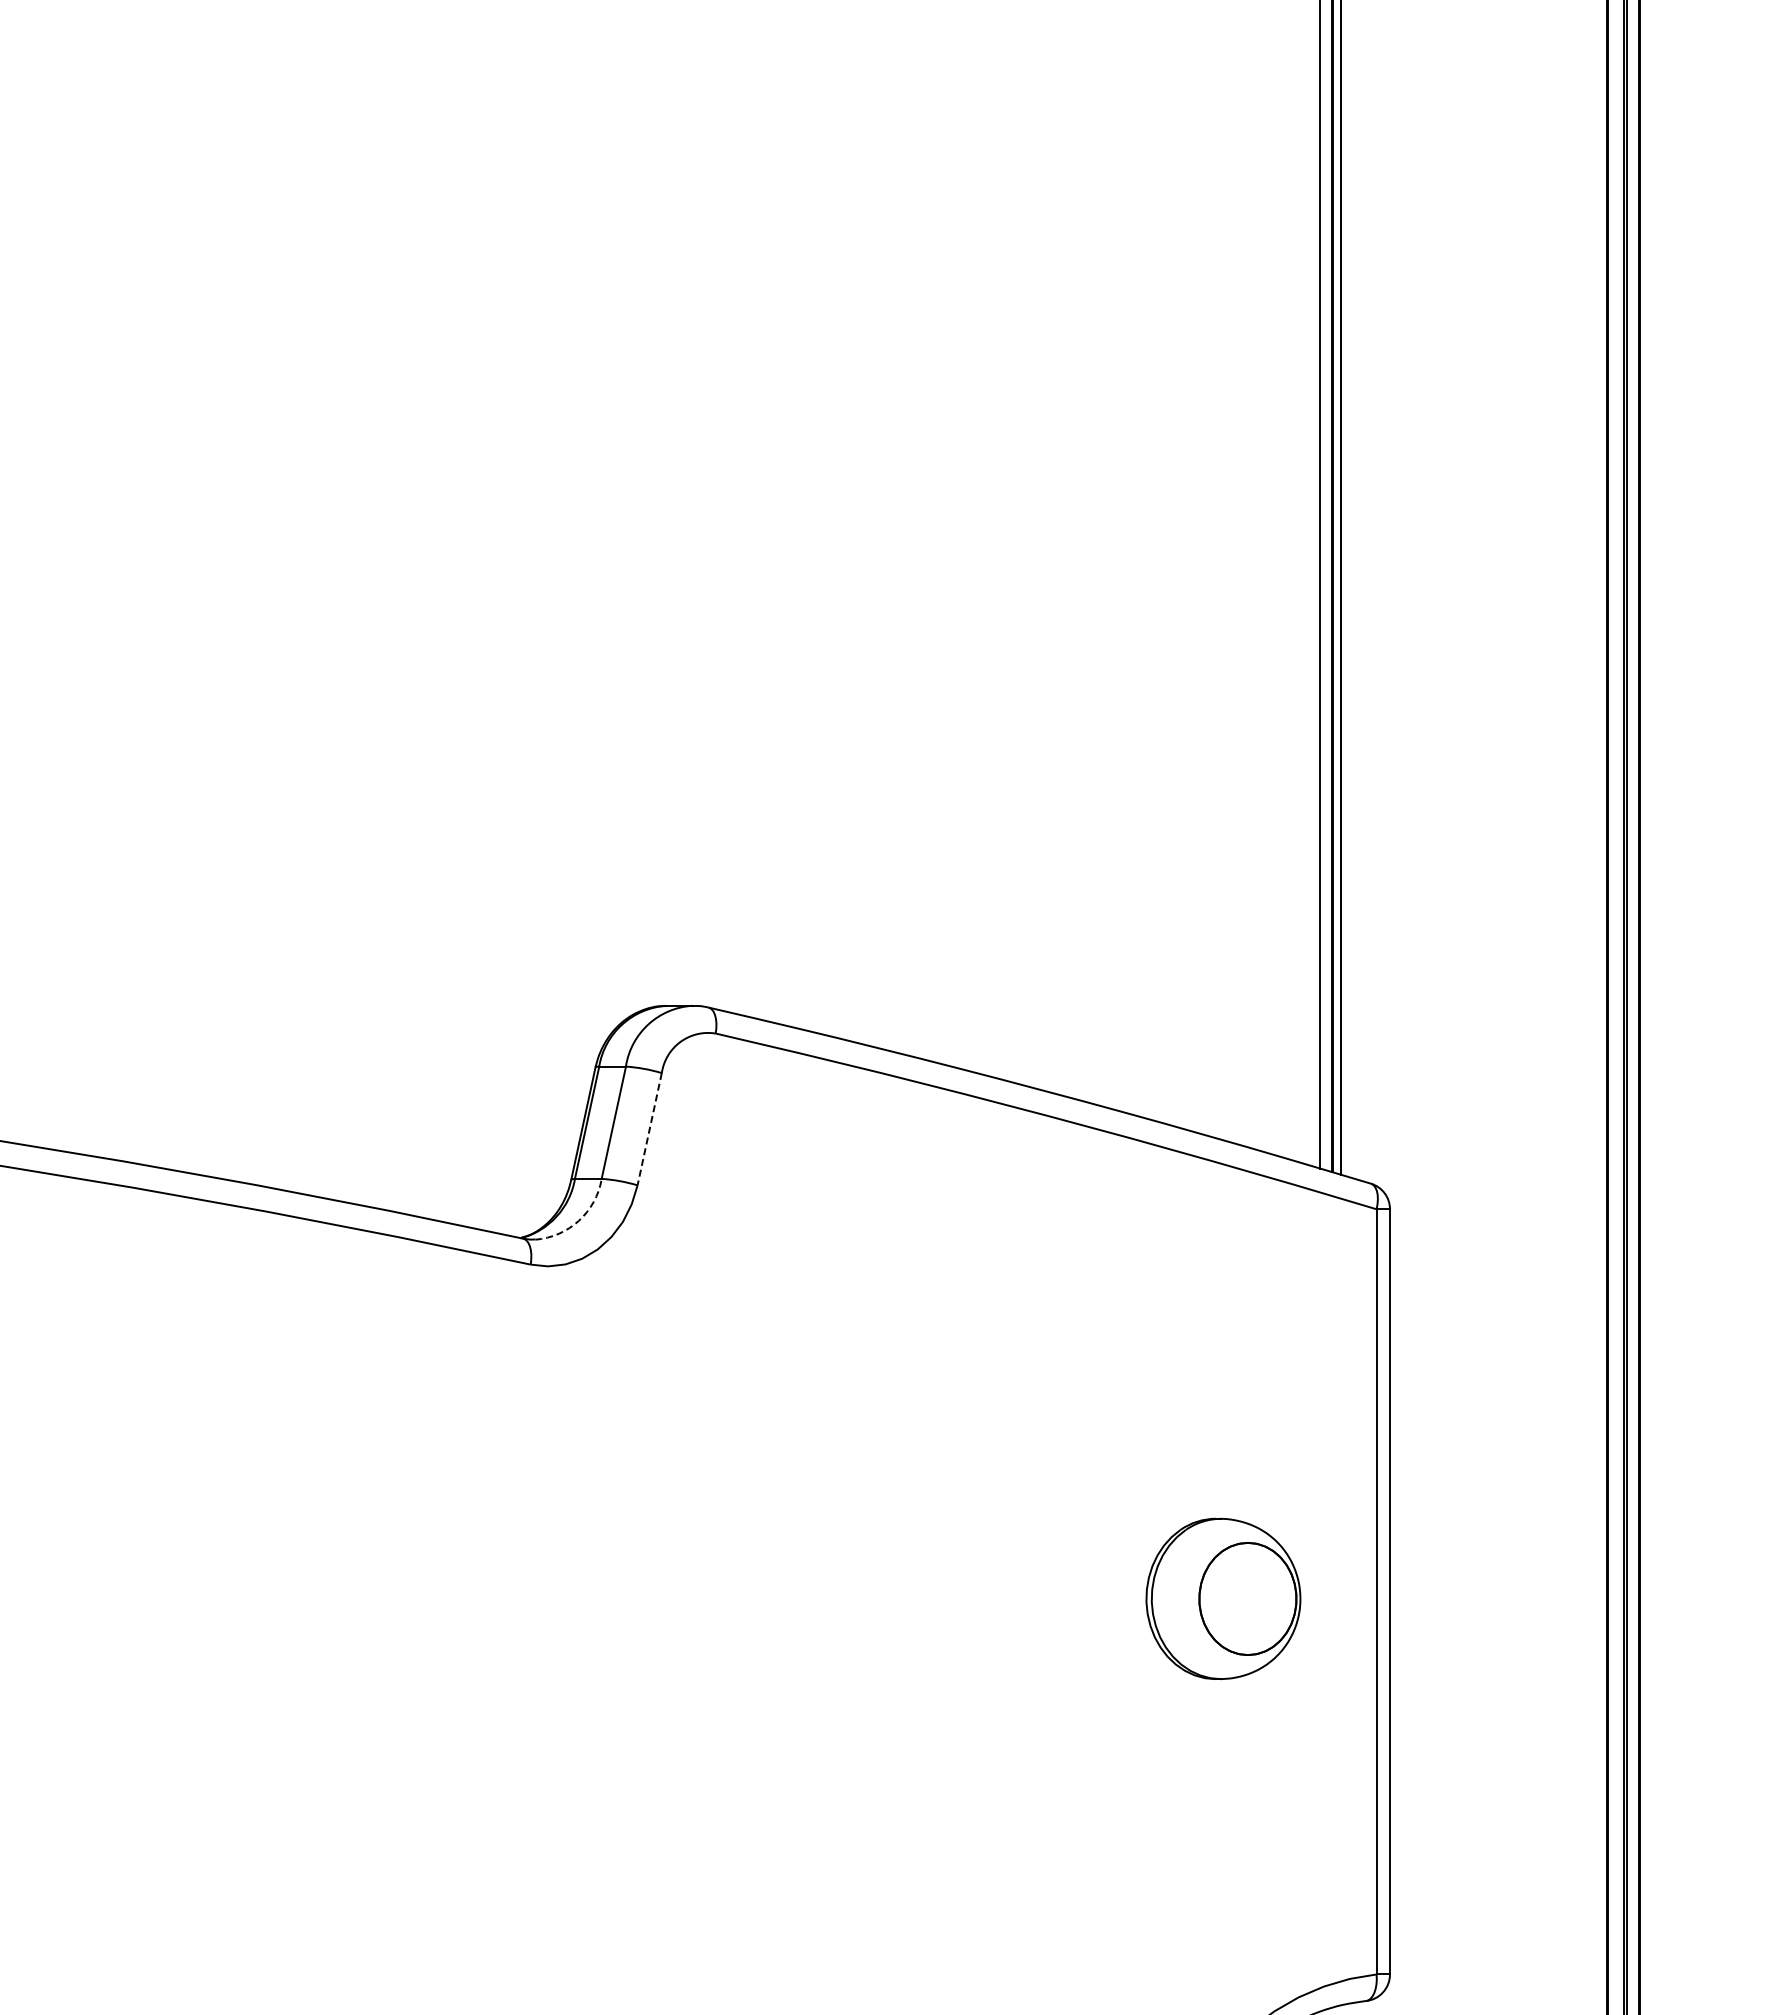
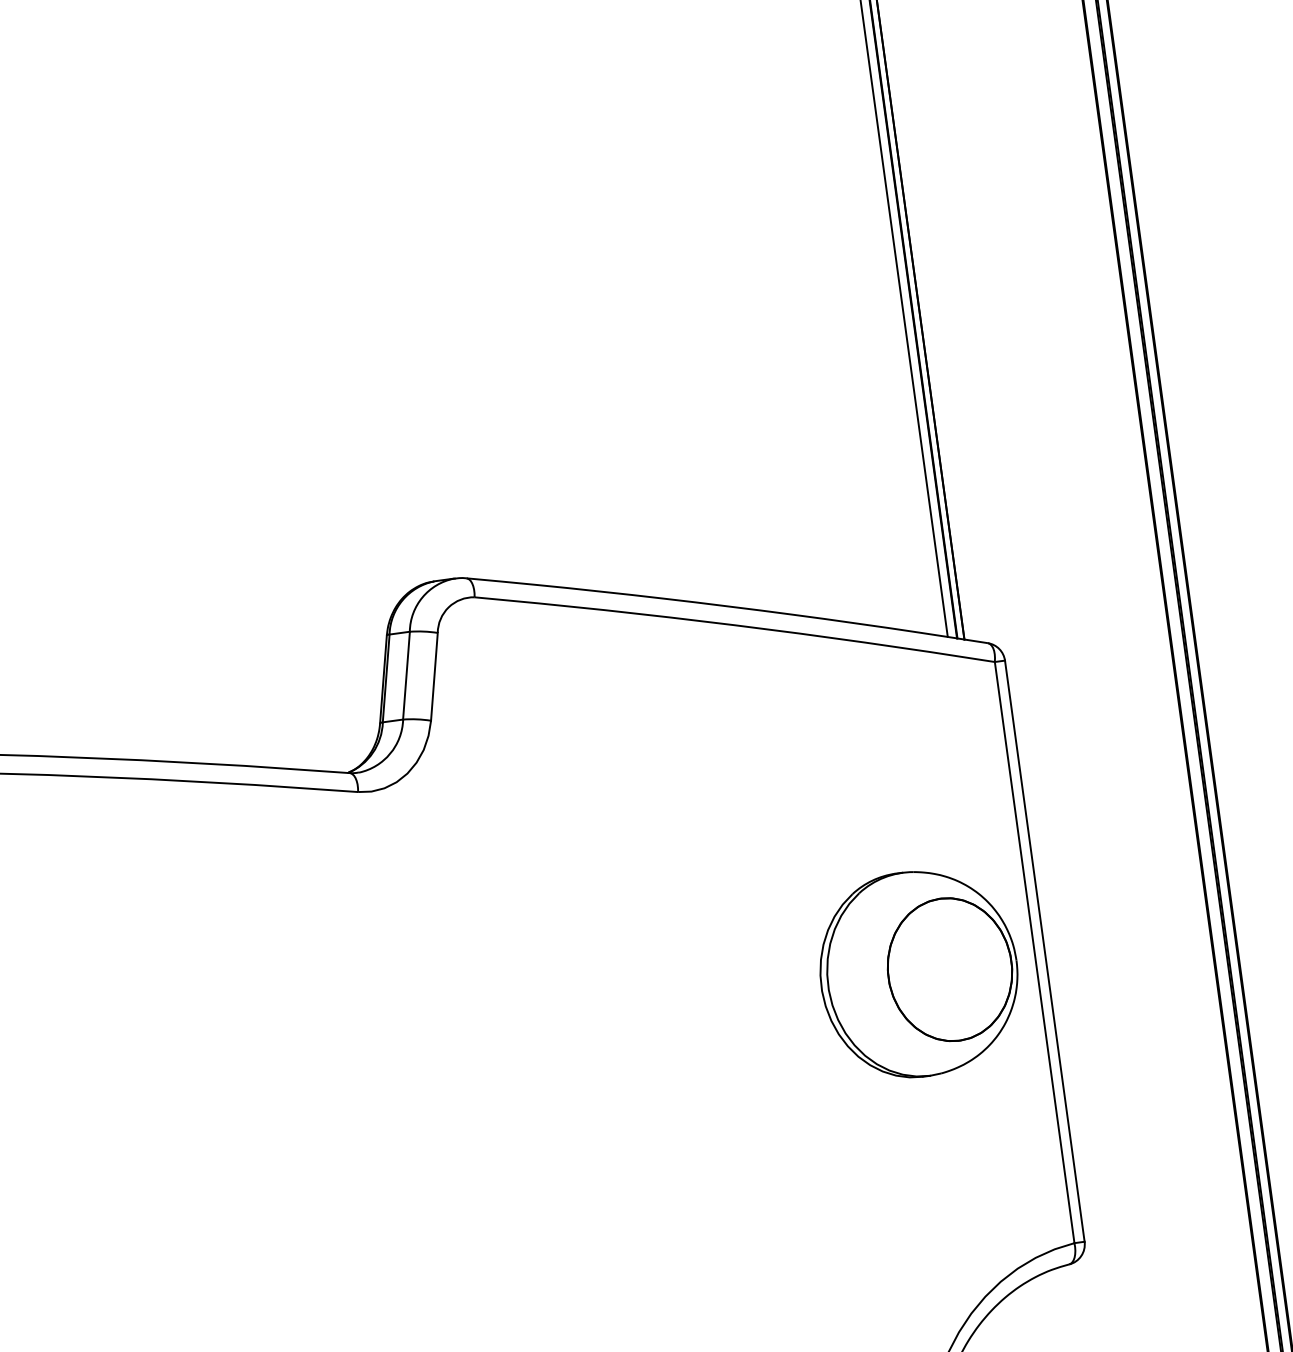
line: (649, 1129) -> (434, 677), dashed -> solid
arc: (578, 1220) -> (389, 753), dashed -> solid
part: (1223, 1598) -> (919, 973), size x1.67

